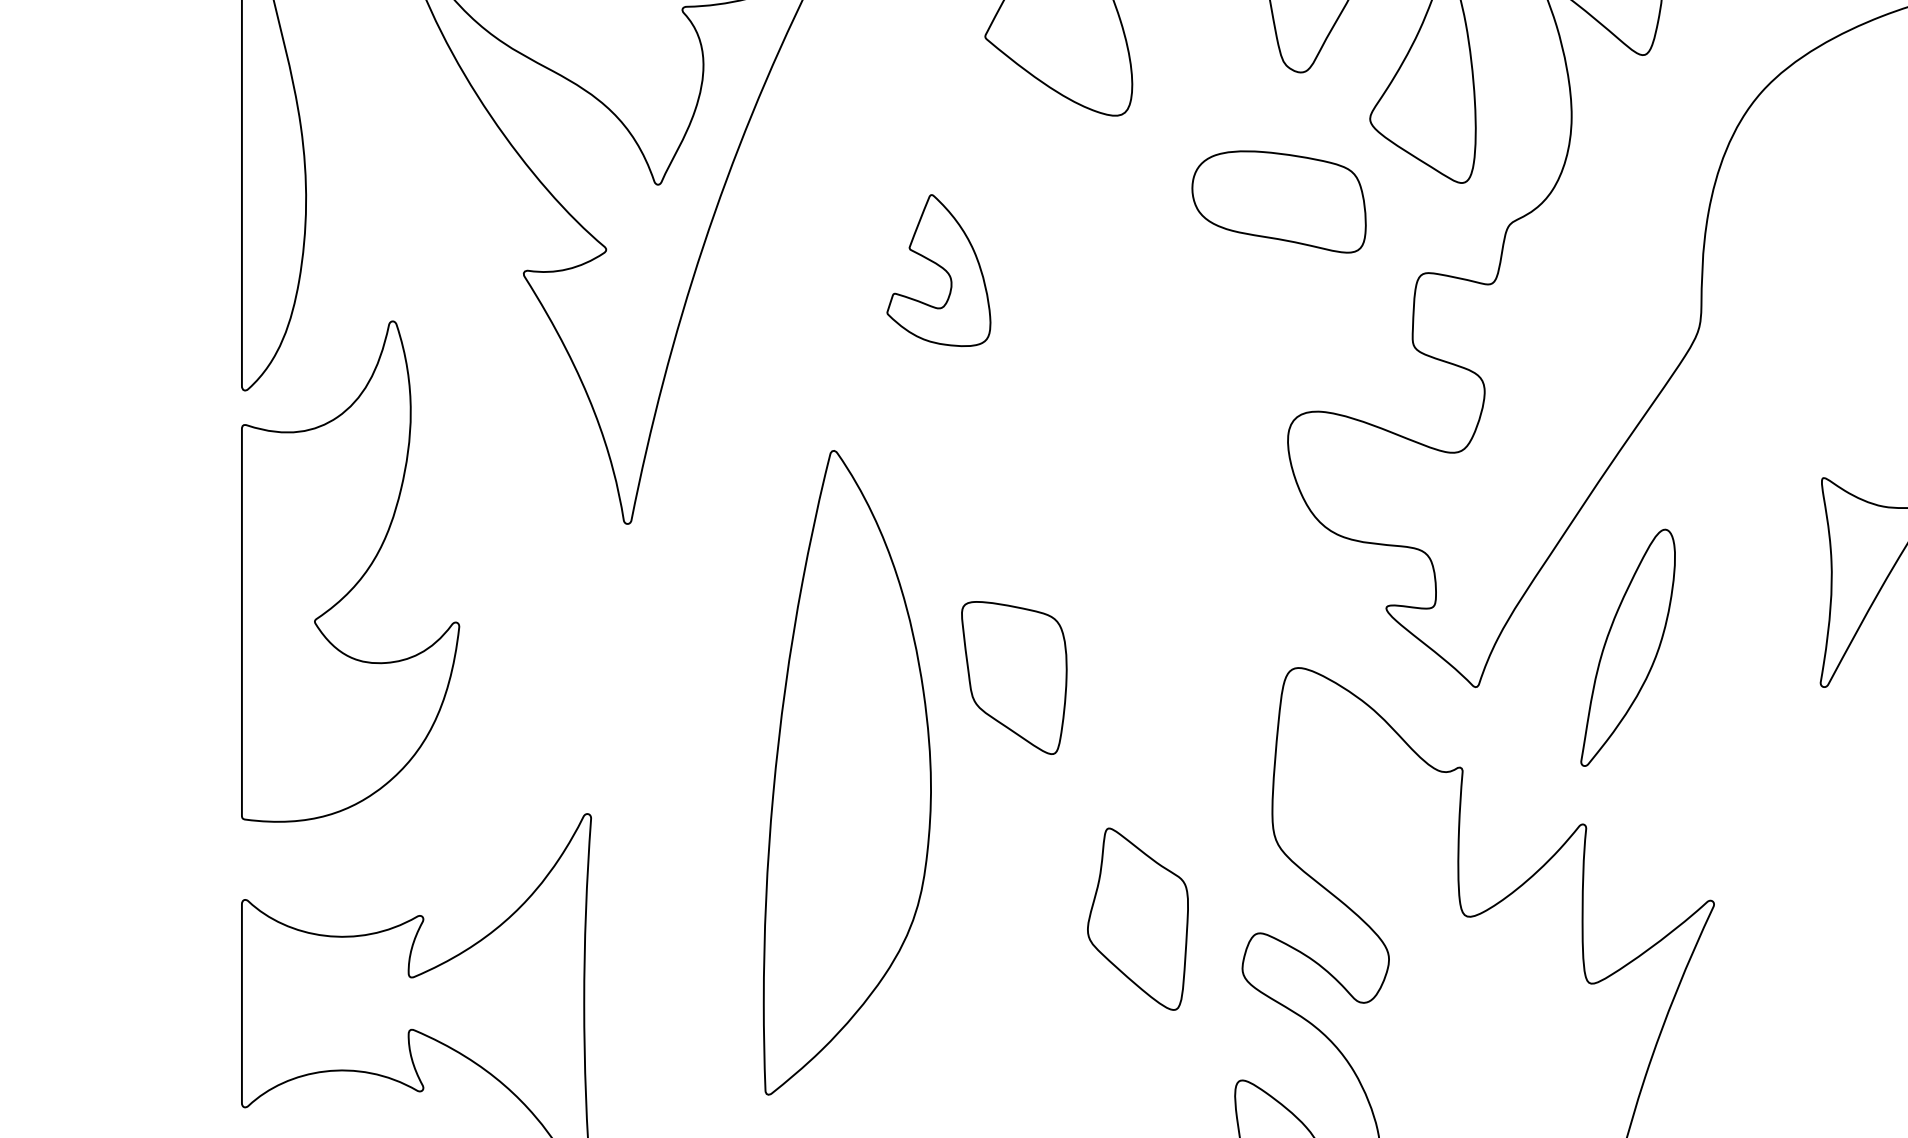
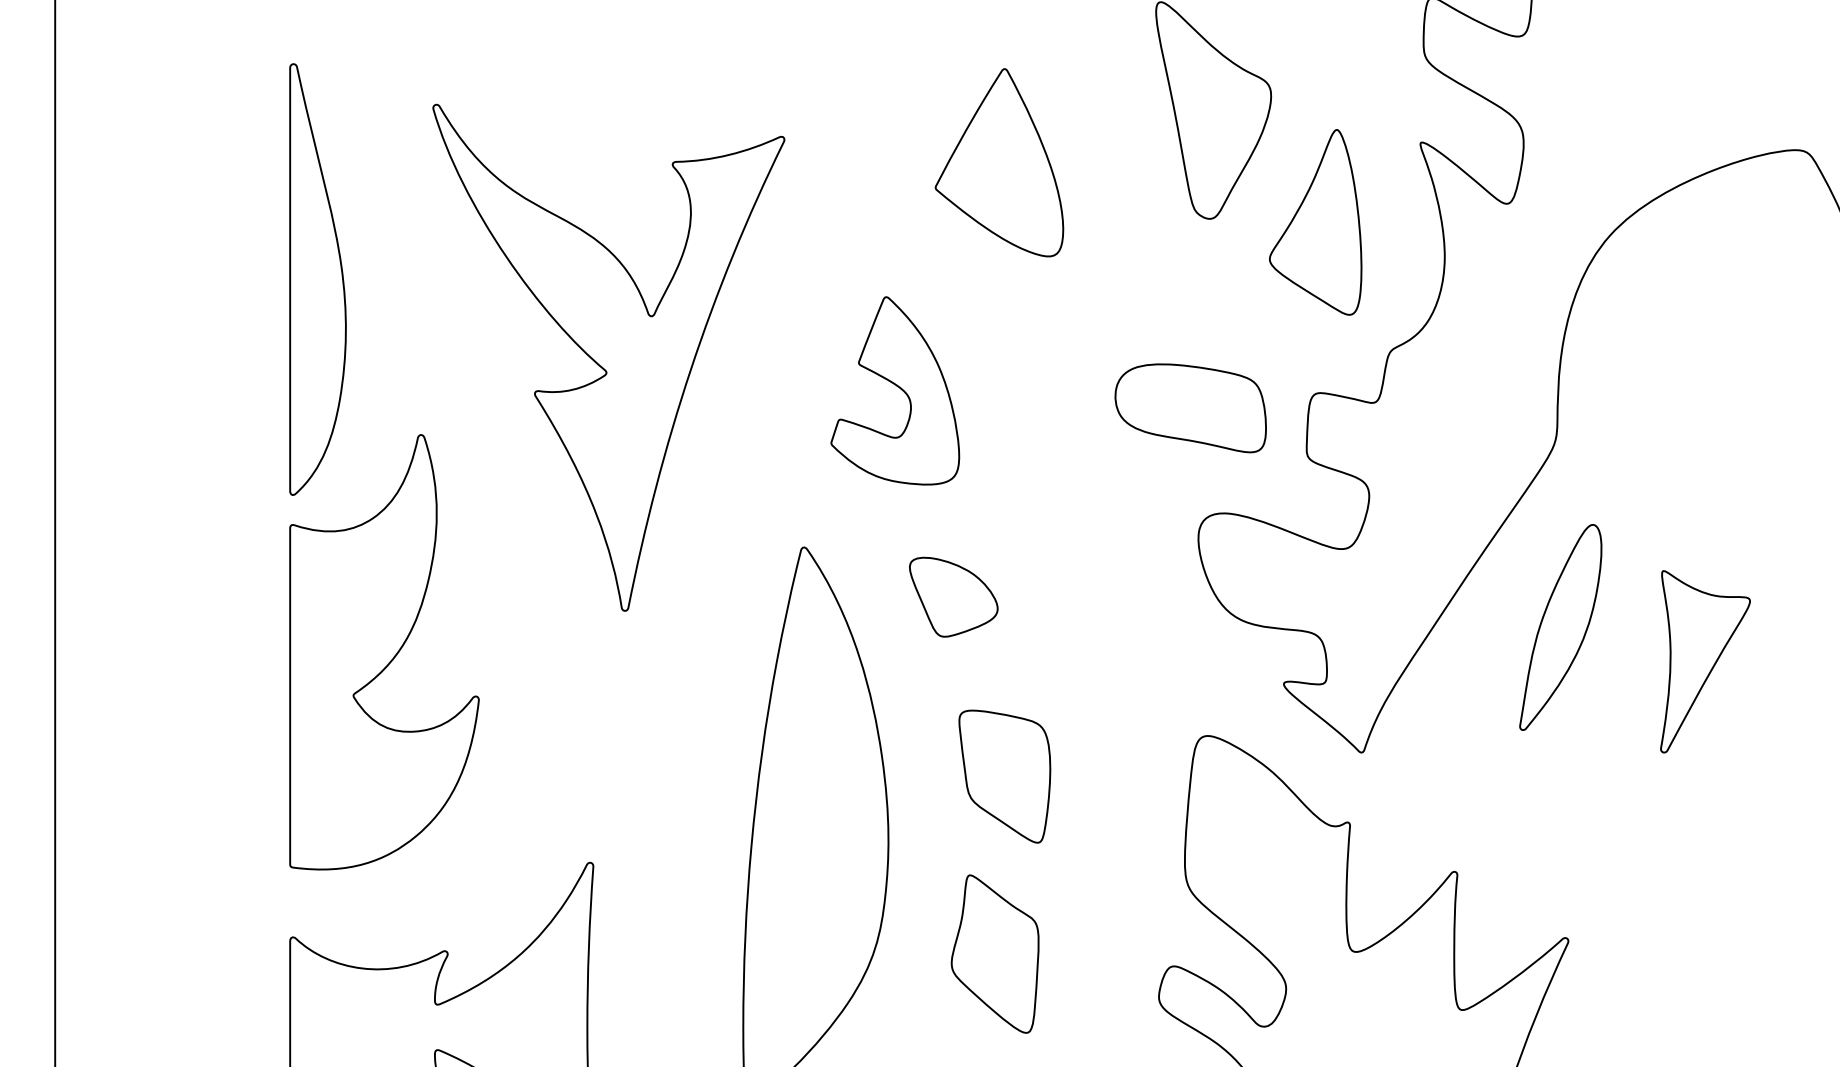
part: (1278, 202) -> (1190, 408), moved
part: (939, 270) -> (895, 390), size x1.43
part: (1005, 507) -> (953, 596), added
part: (1627, 647) -> (1560, 627), moved
part: (1013, 677) -> (1004, 776), moved
part: (1137, 918) -> (994, 953), moved

